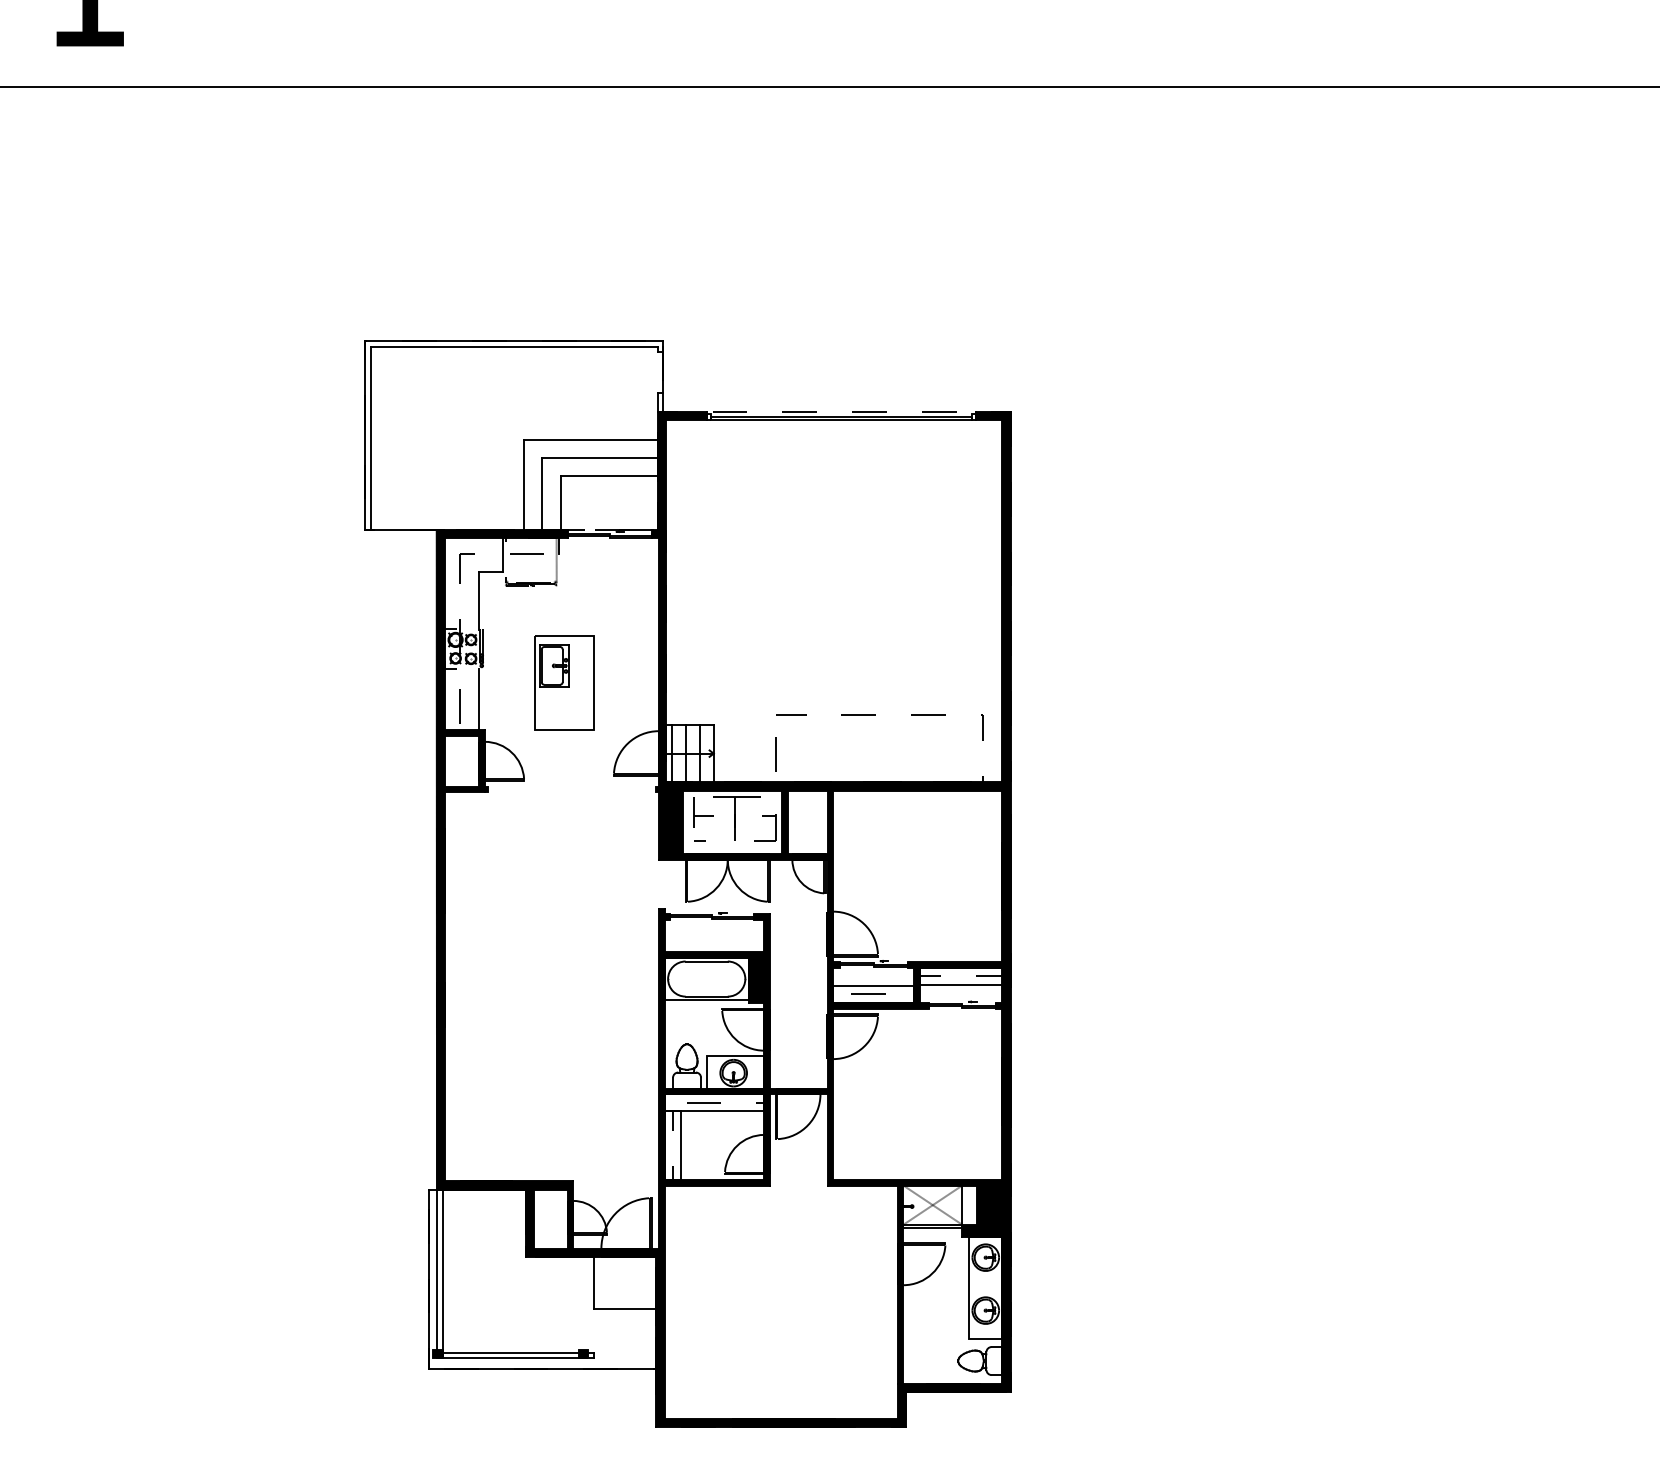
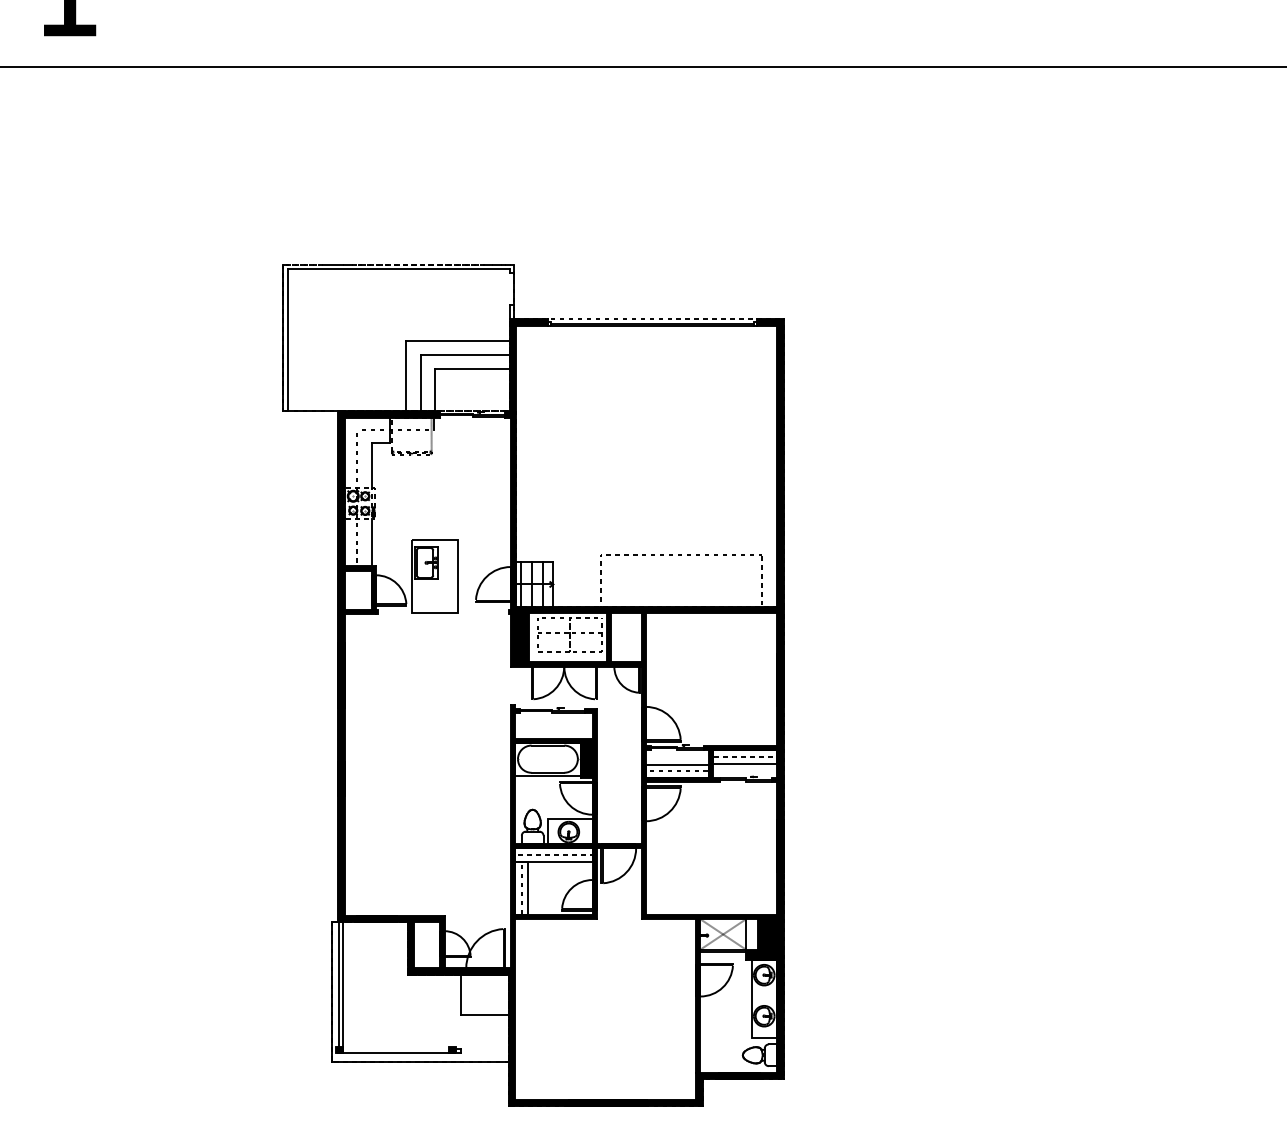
line: (514, 341) -> (398, 264), solid -> dashed
part: (564, 682) -> (434, 575), moved
line: (510, 1352) -> (395, 1048), removed

